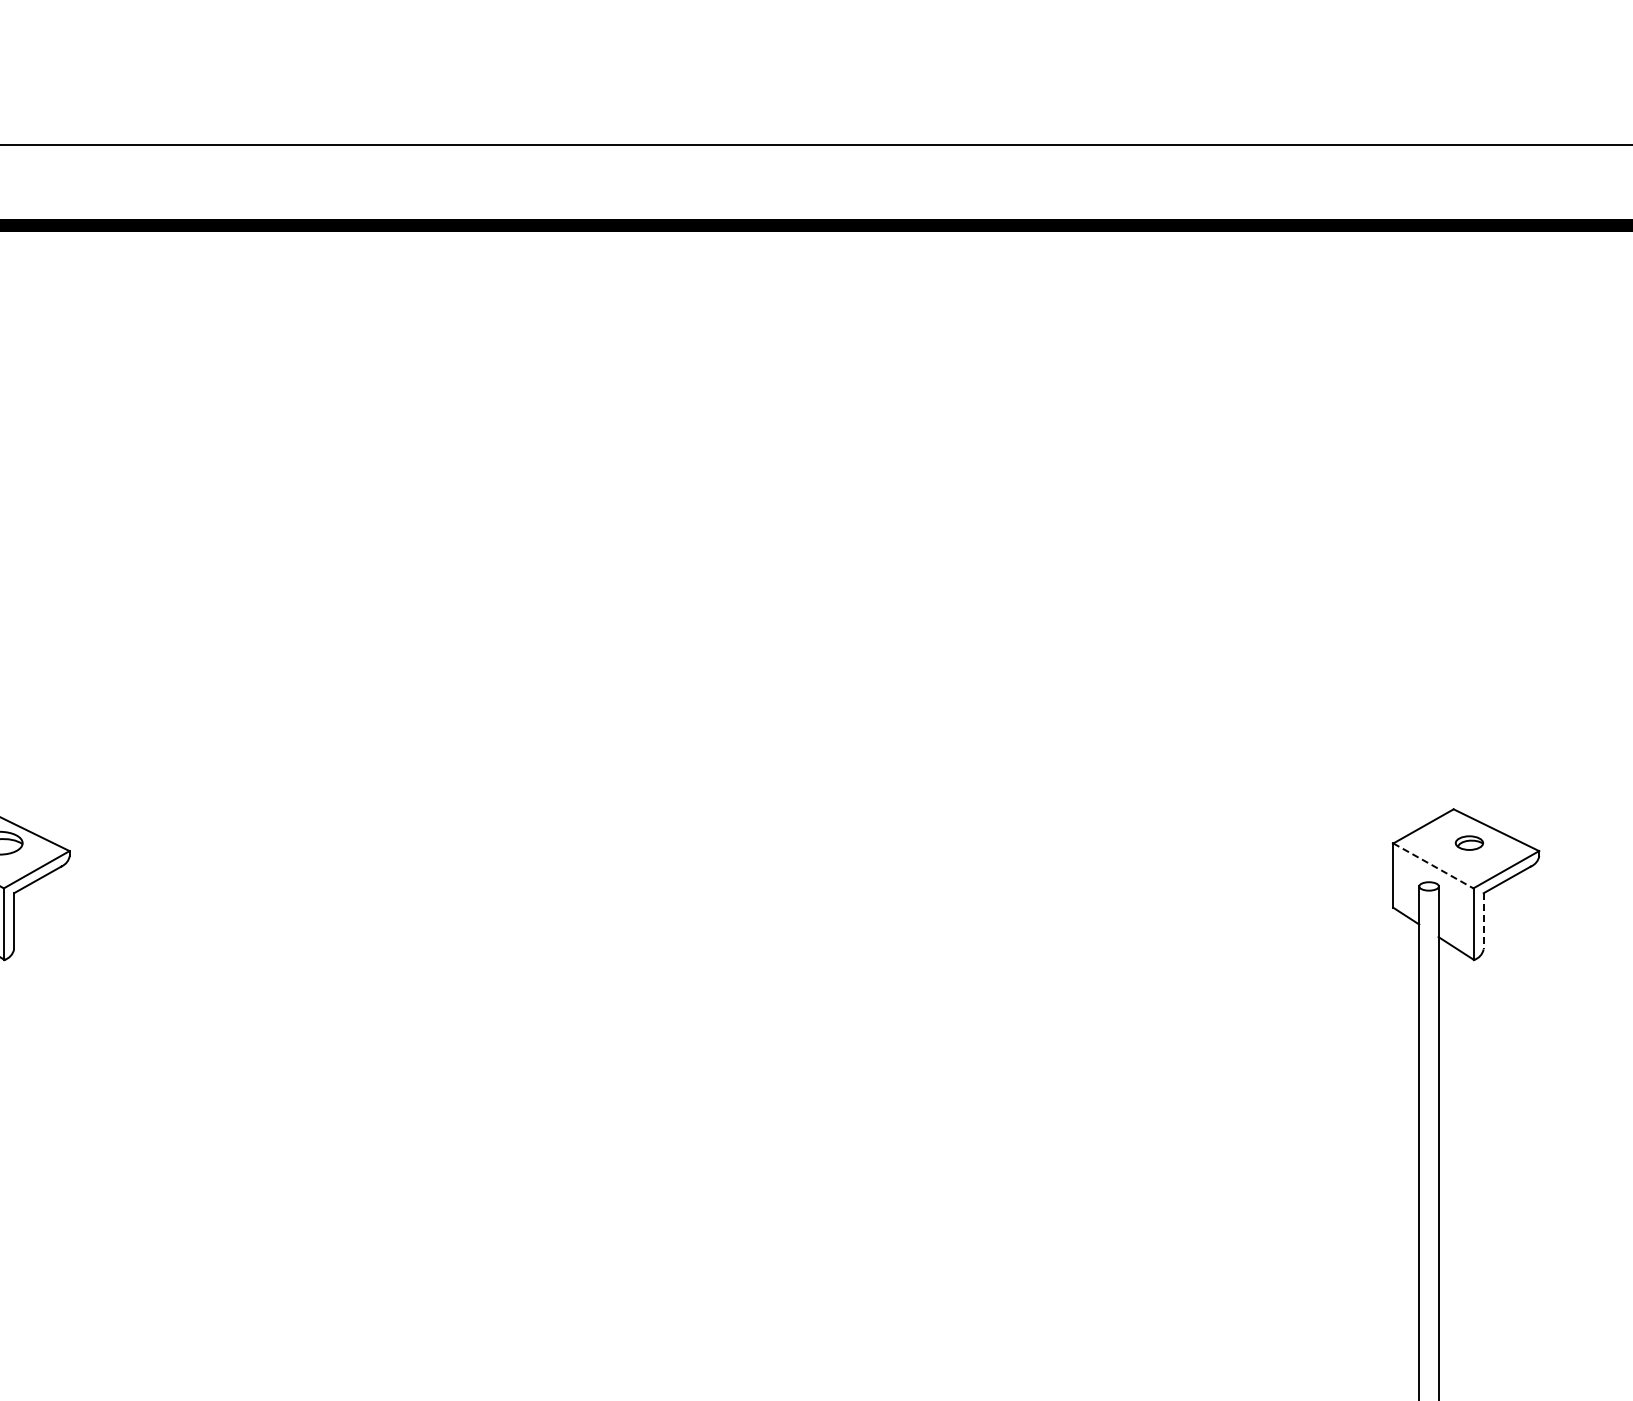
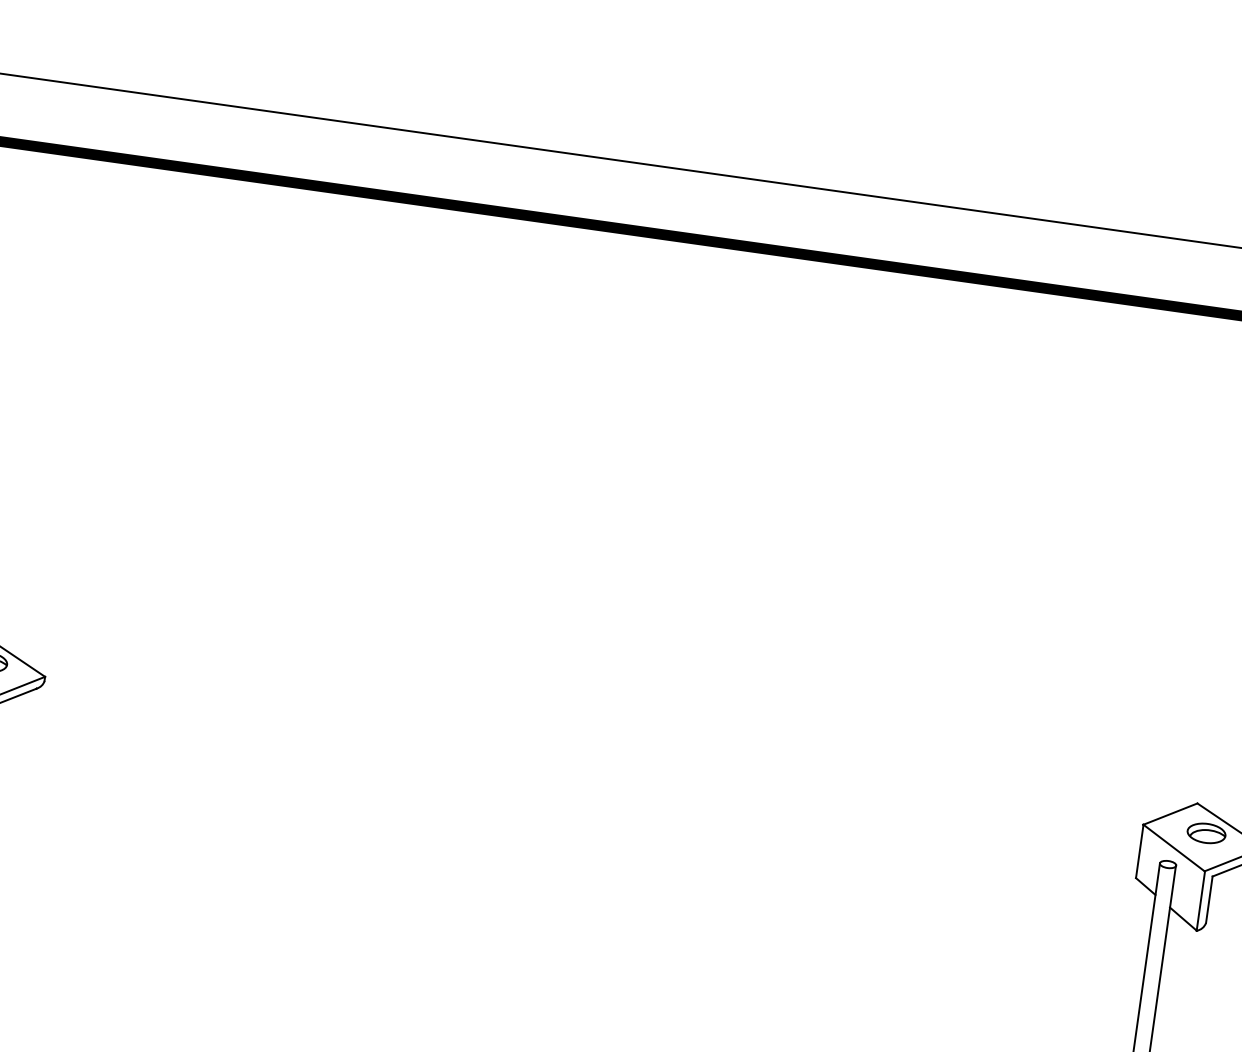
part: (1469, 842) -> (1206, 832), size x1.67
line: (1433, 865) -> (1174, 847), dashed -> solid
line: (1483, 921) -> (1209, 899), dashed -> solid

